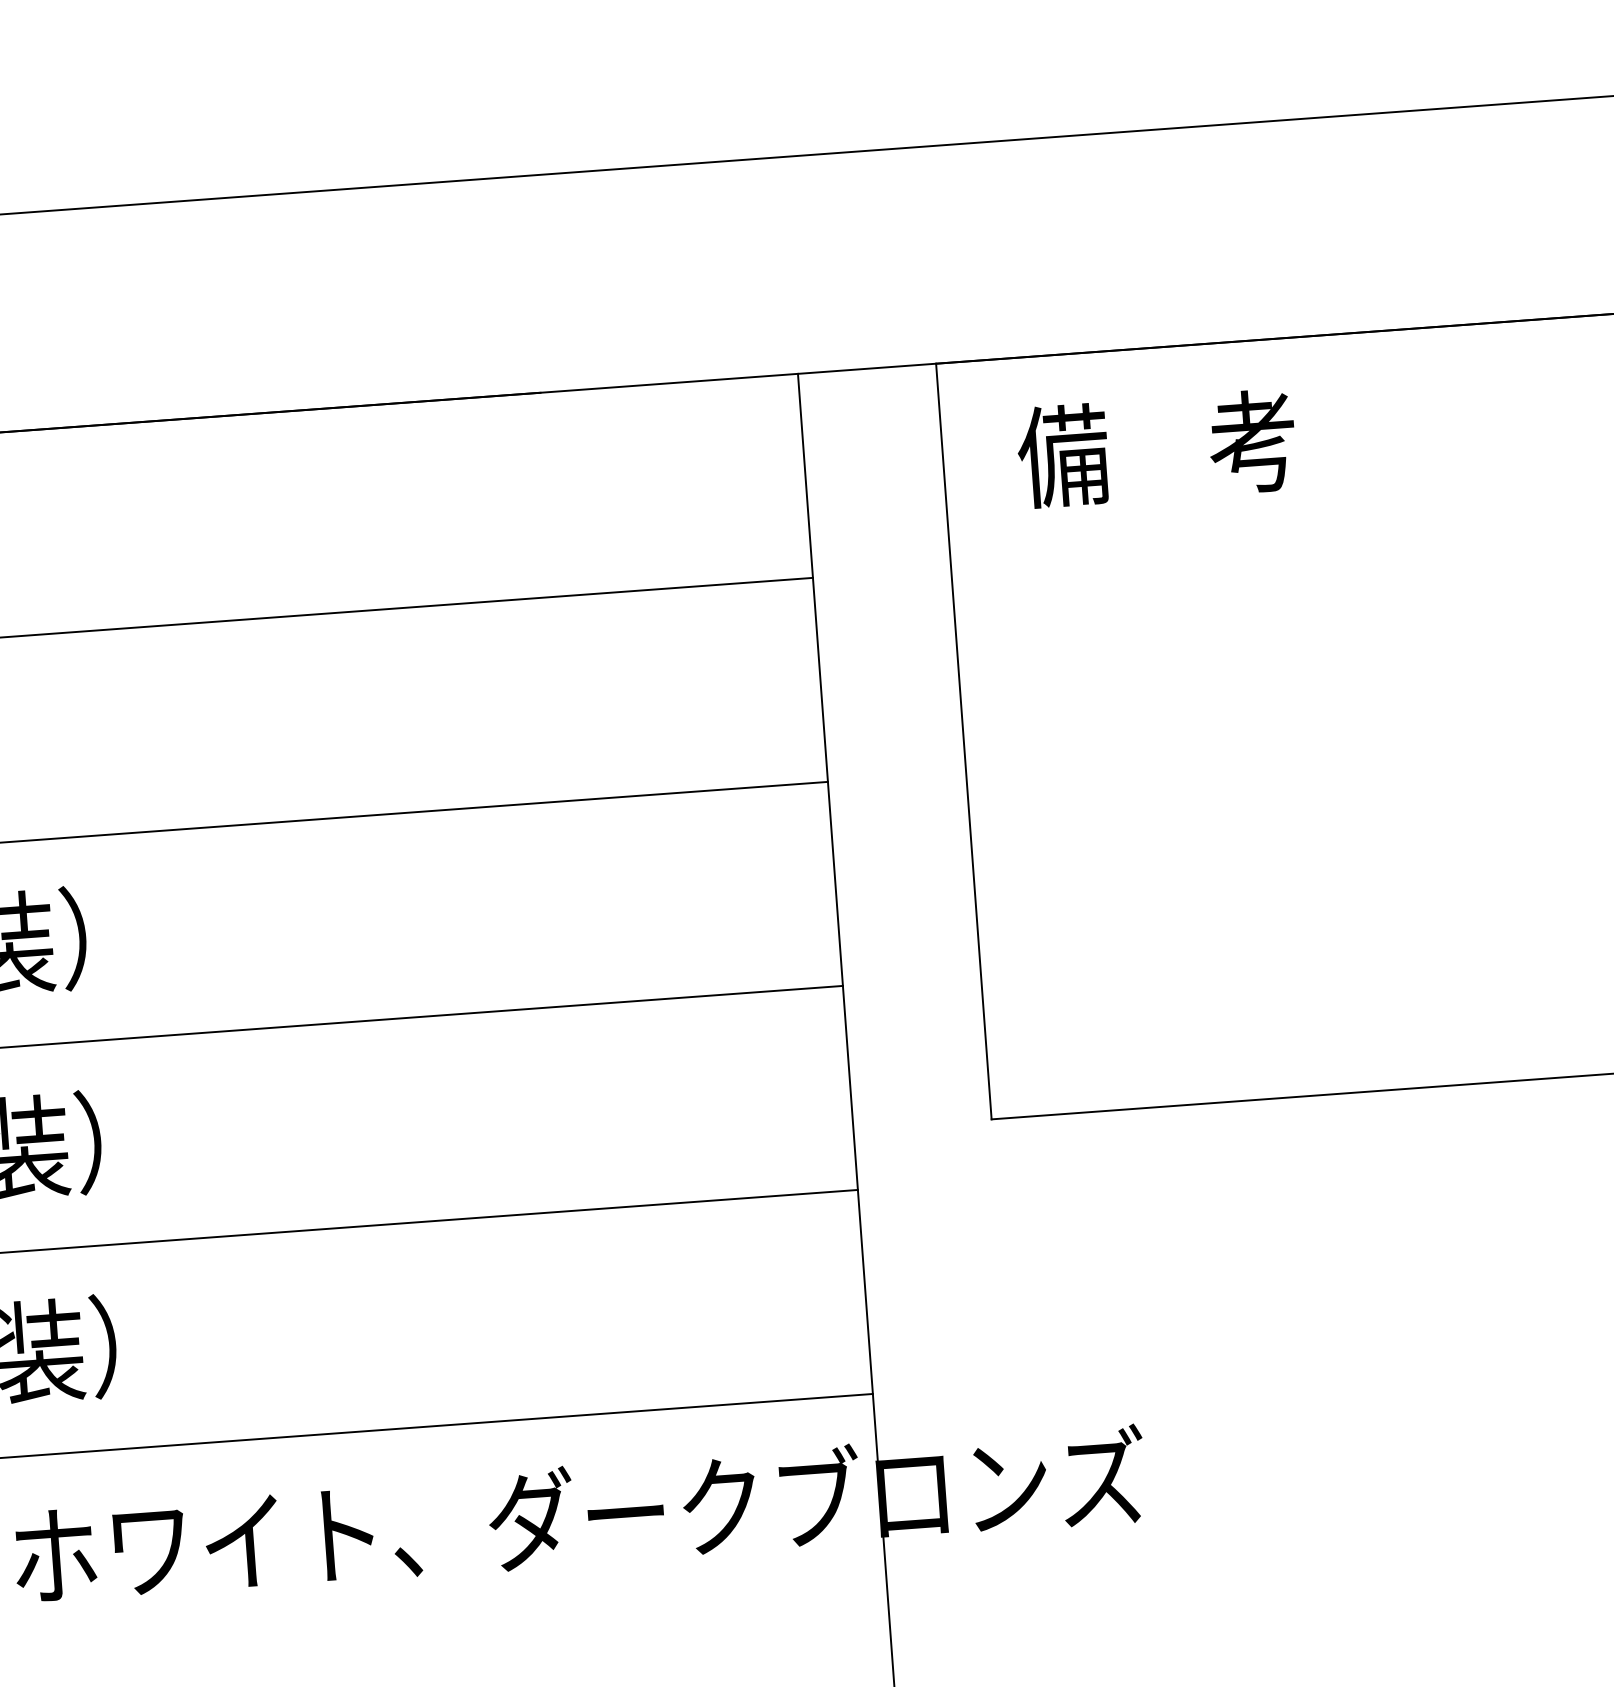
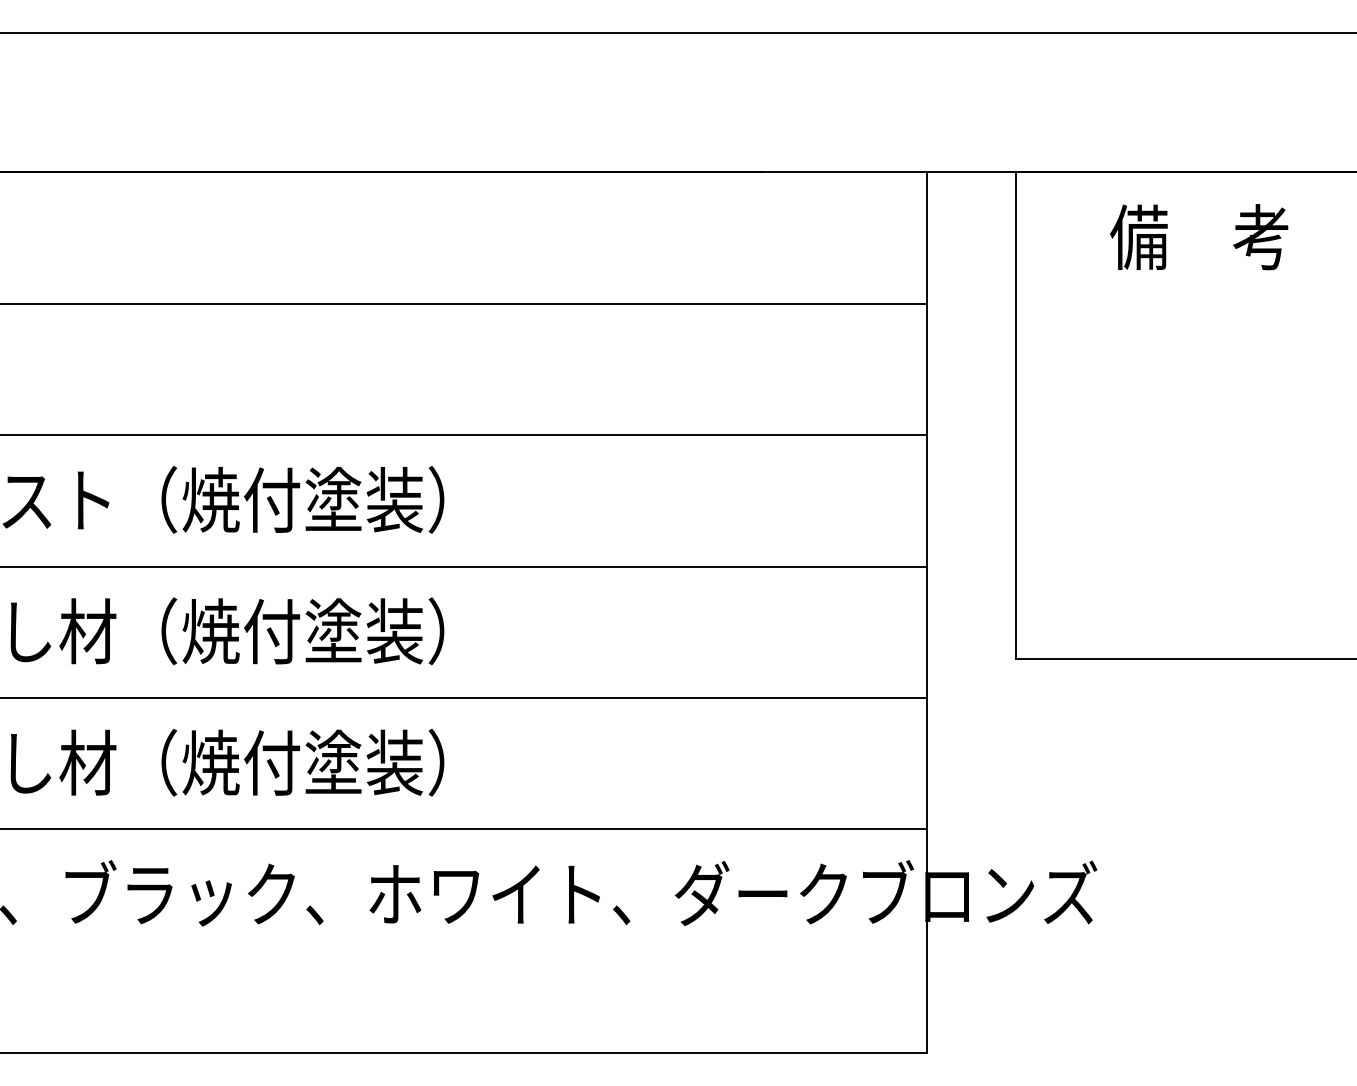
text: (1157, 449) -> (1199, 237), moved

